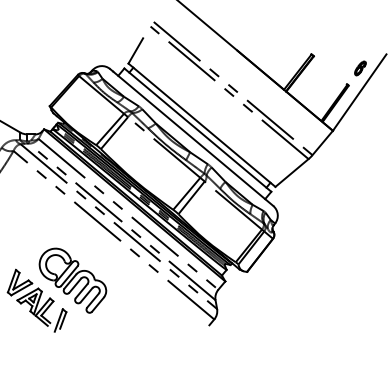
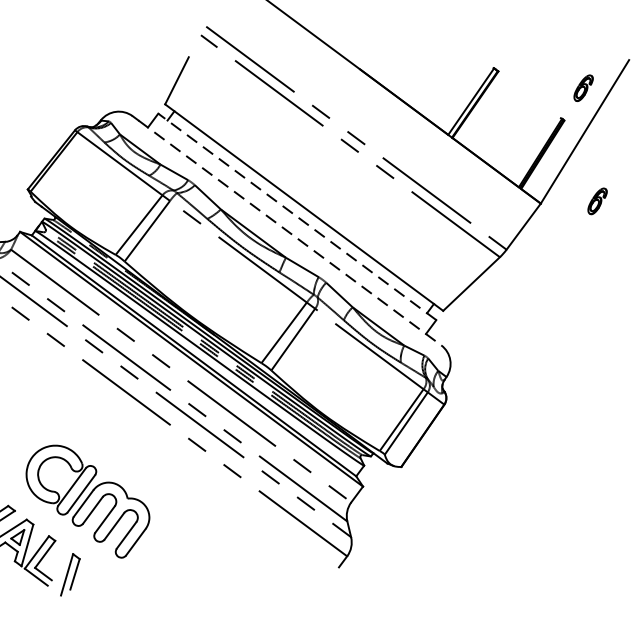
line: (197, 130) -> (296, 217), solid -> dashed
part: (364, 131) -> (597, 201), added
line: (193, 139) -> (290, 234), solid -> dashed

